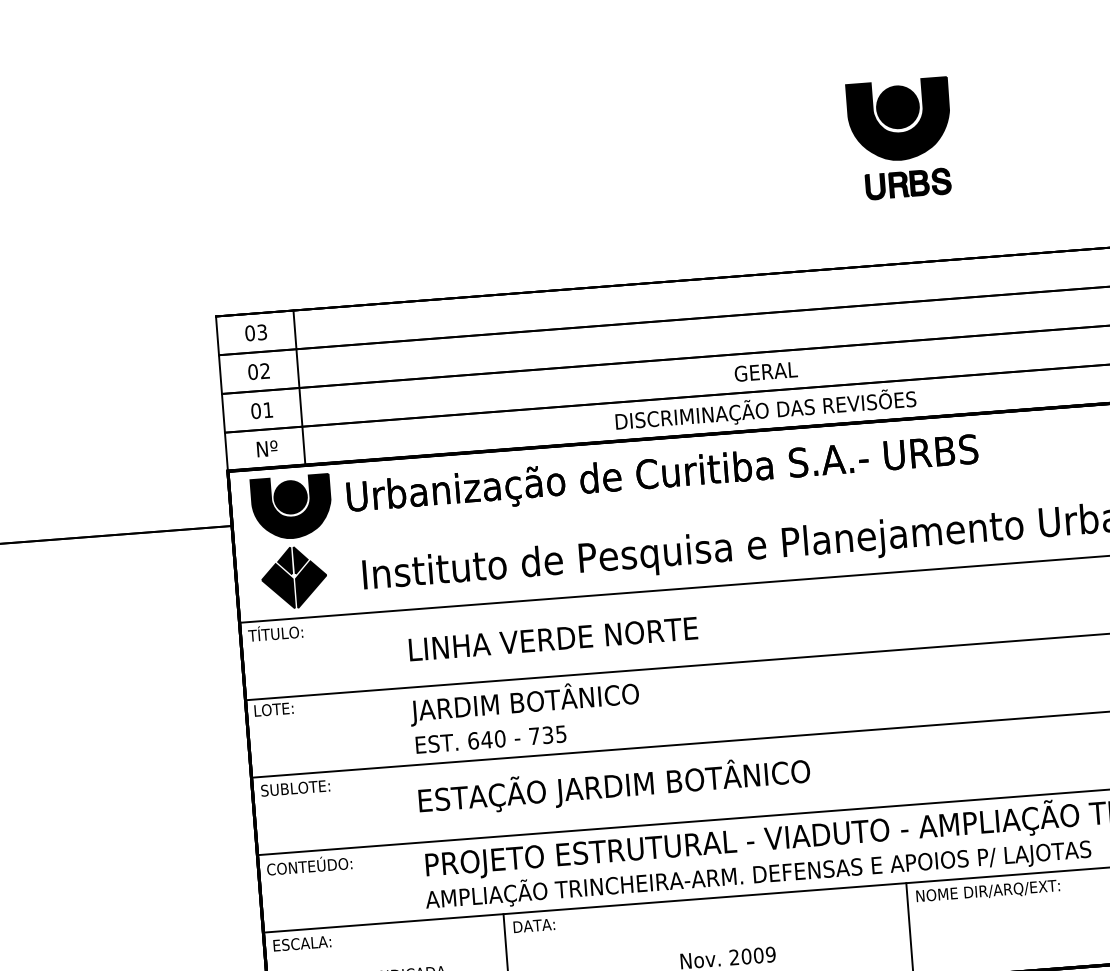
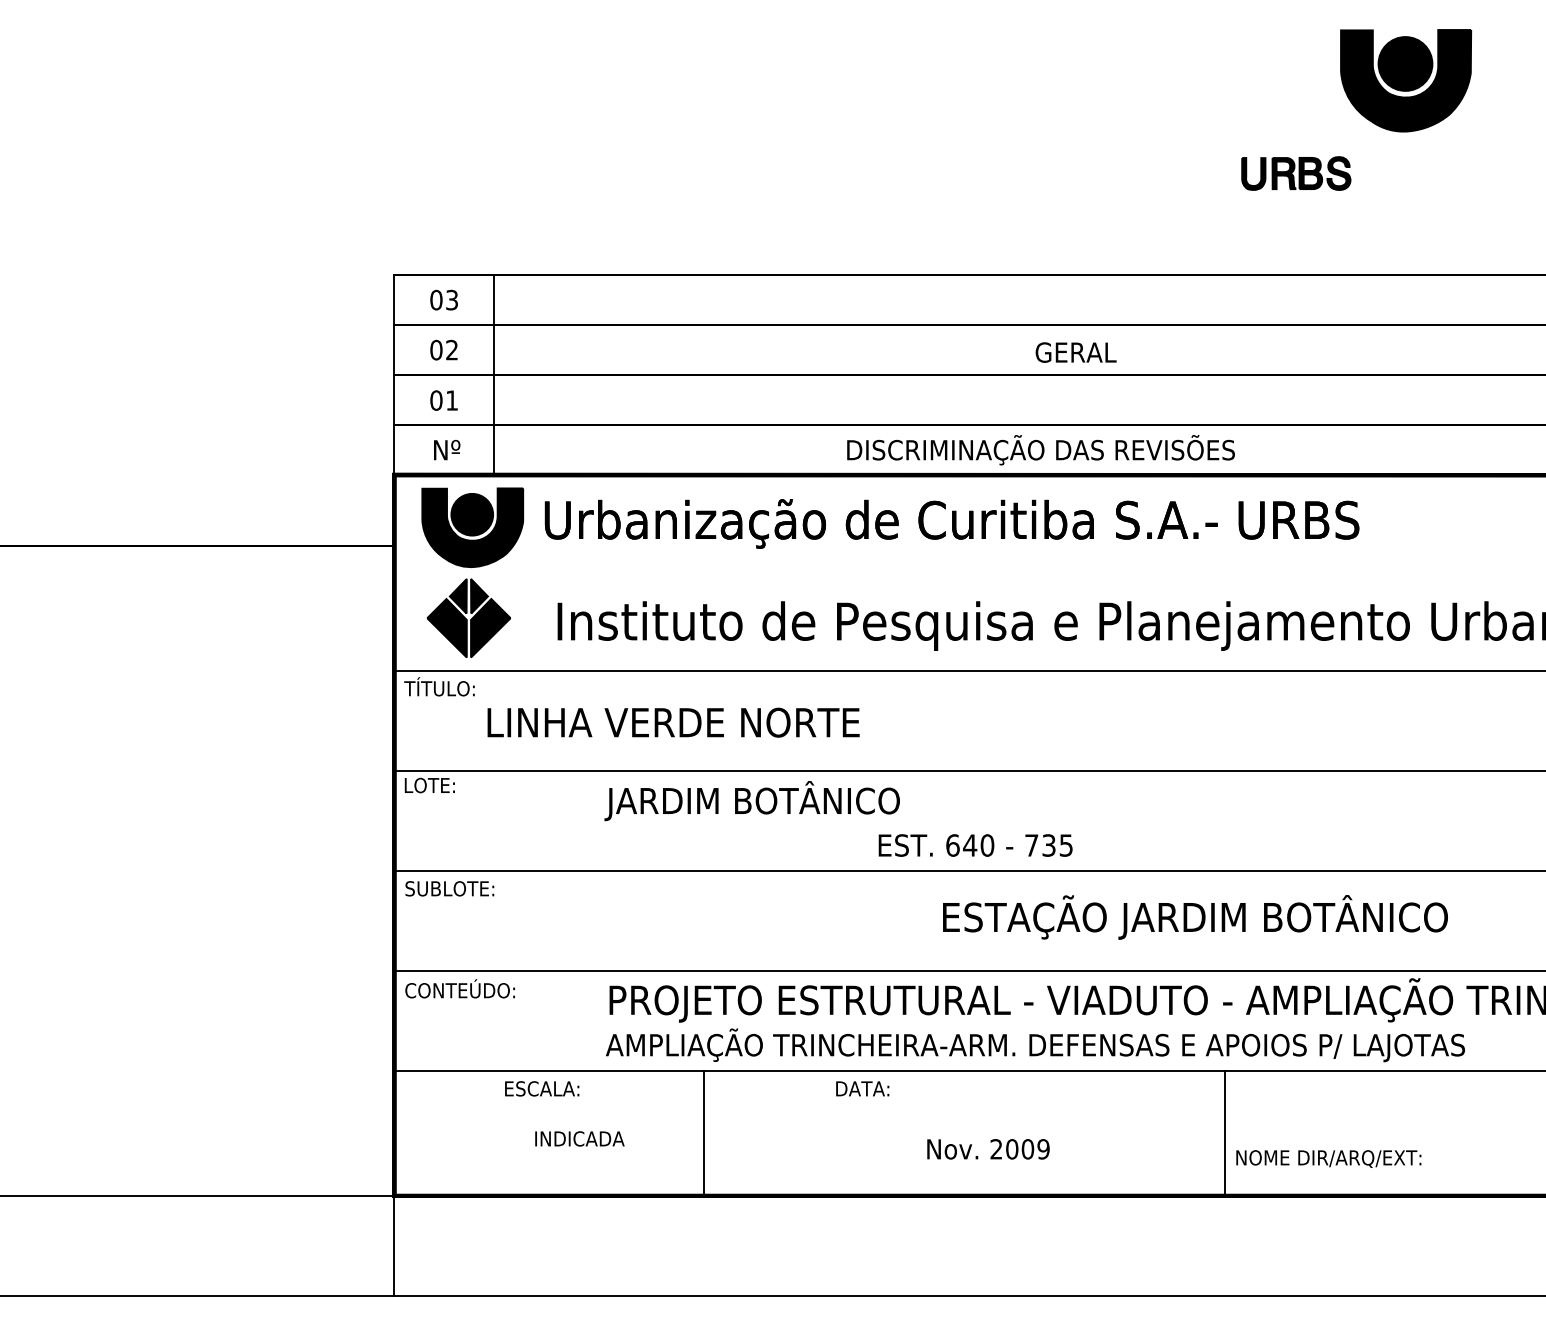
part: (899, 120) -> (1406, 80), moved
text: (765, 371) -> (1075, 352), moved
text: (765, 410) -> (1040, 450), moved
text: (553, 638) -> (673, 722), moved
text: (490, 739) -> (975, 845), moved
text: (614, 786) -> (1195, 917), moved
text: (987, 891) -> (1328, 1158), moved
text: (534, 925) -> (862, 1088), moved
text: (302, 943) -> (542, 1088), moved

